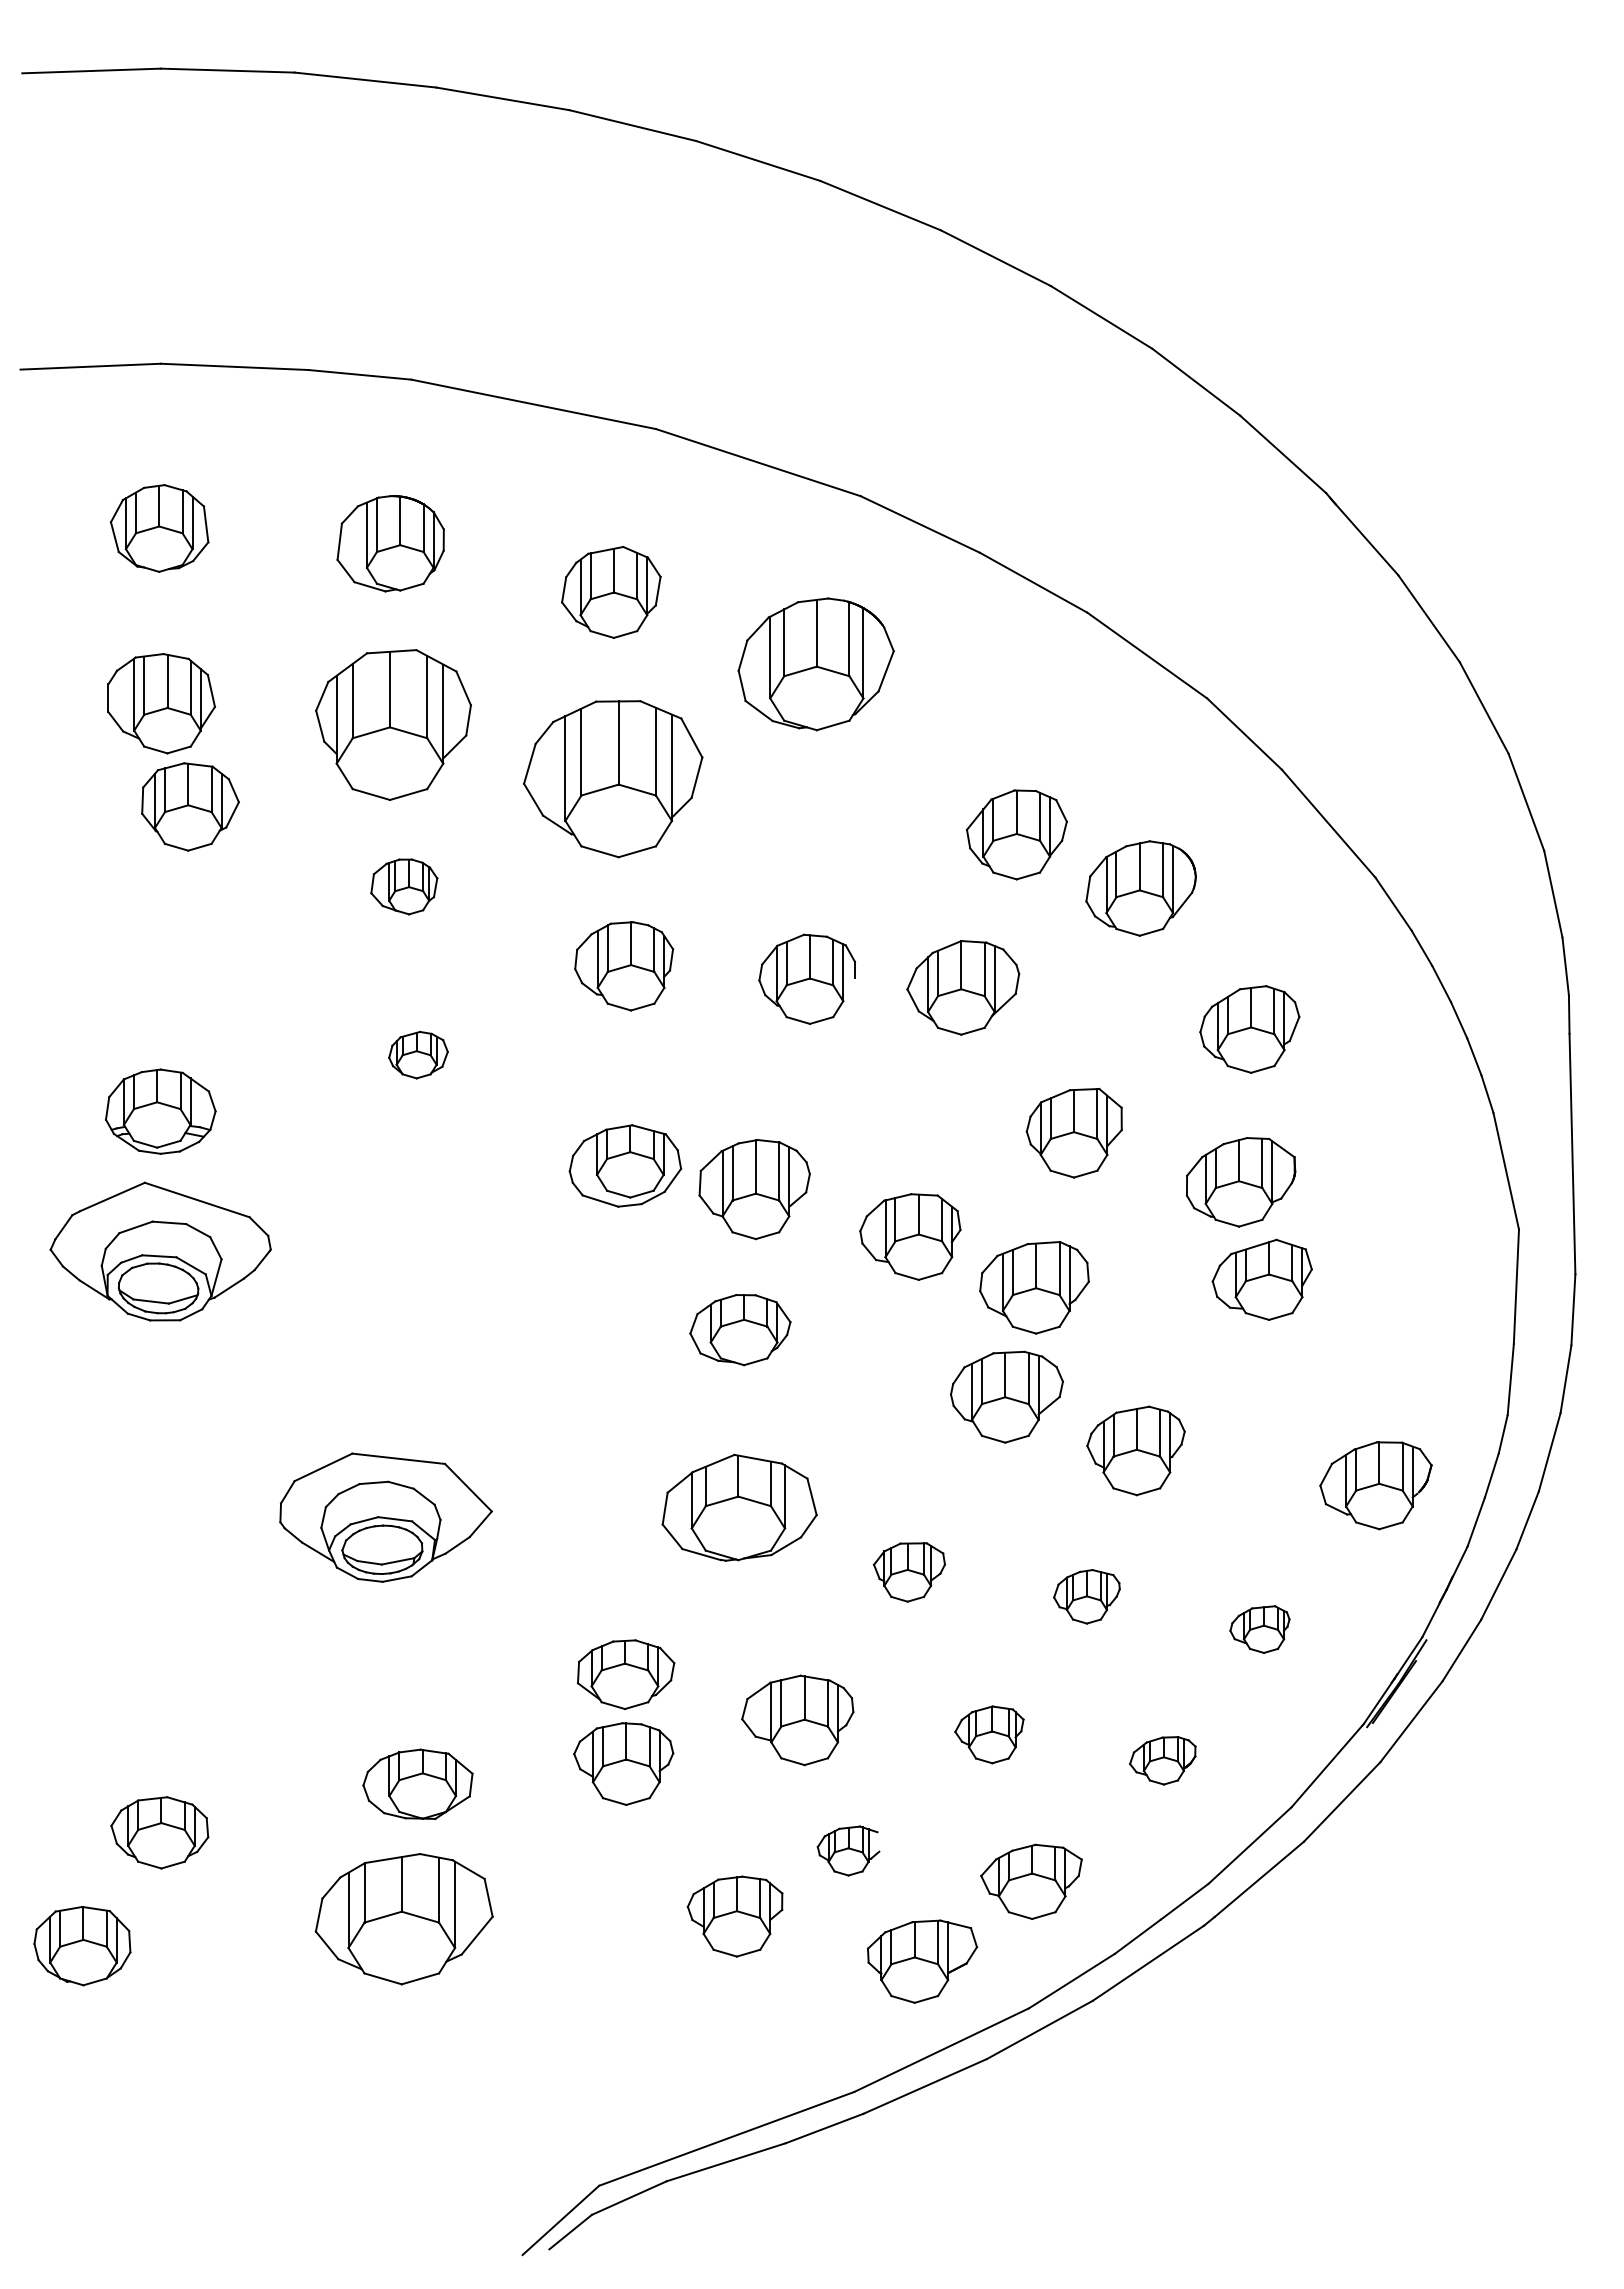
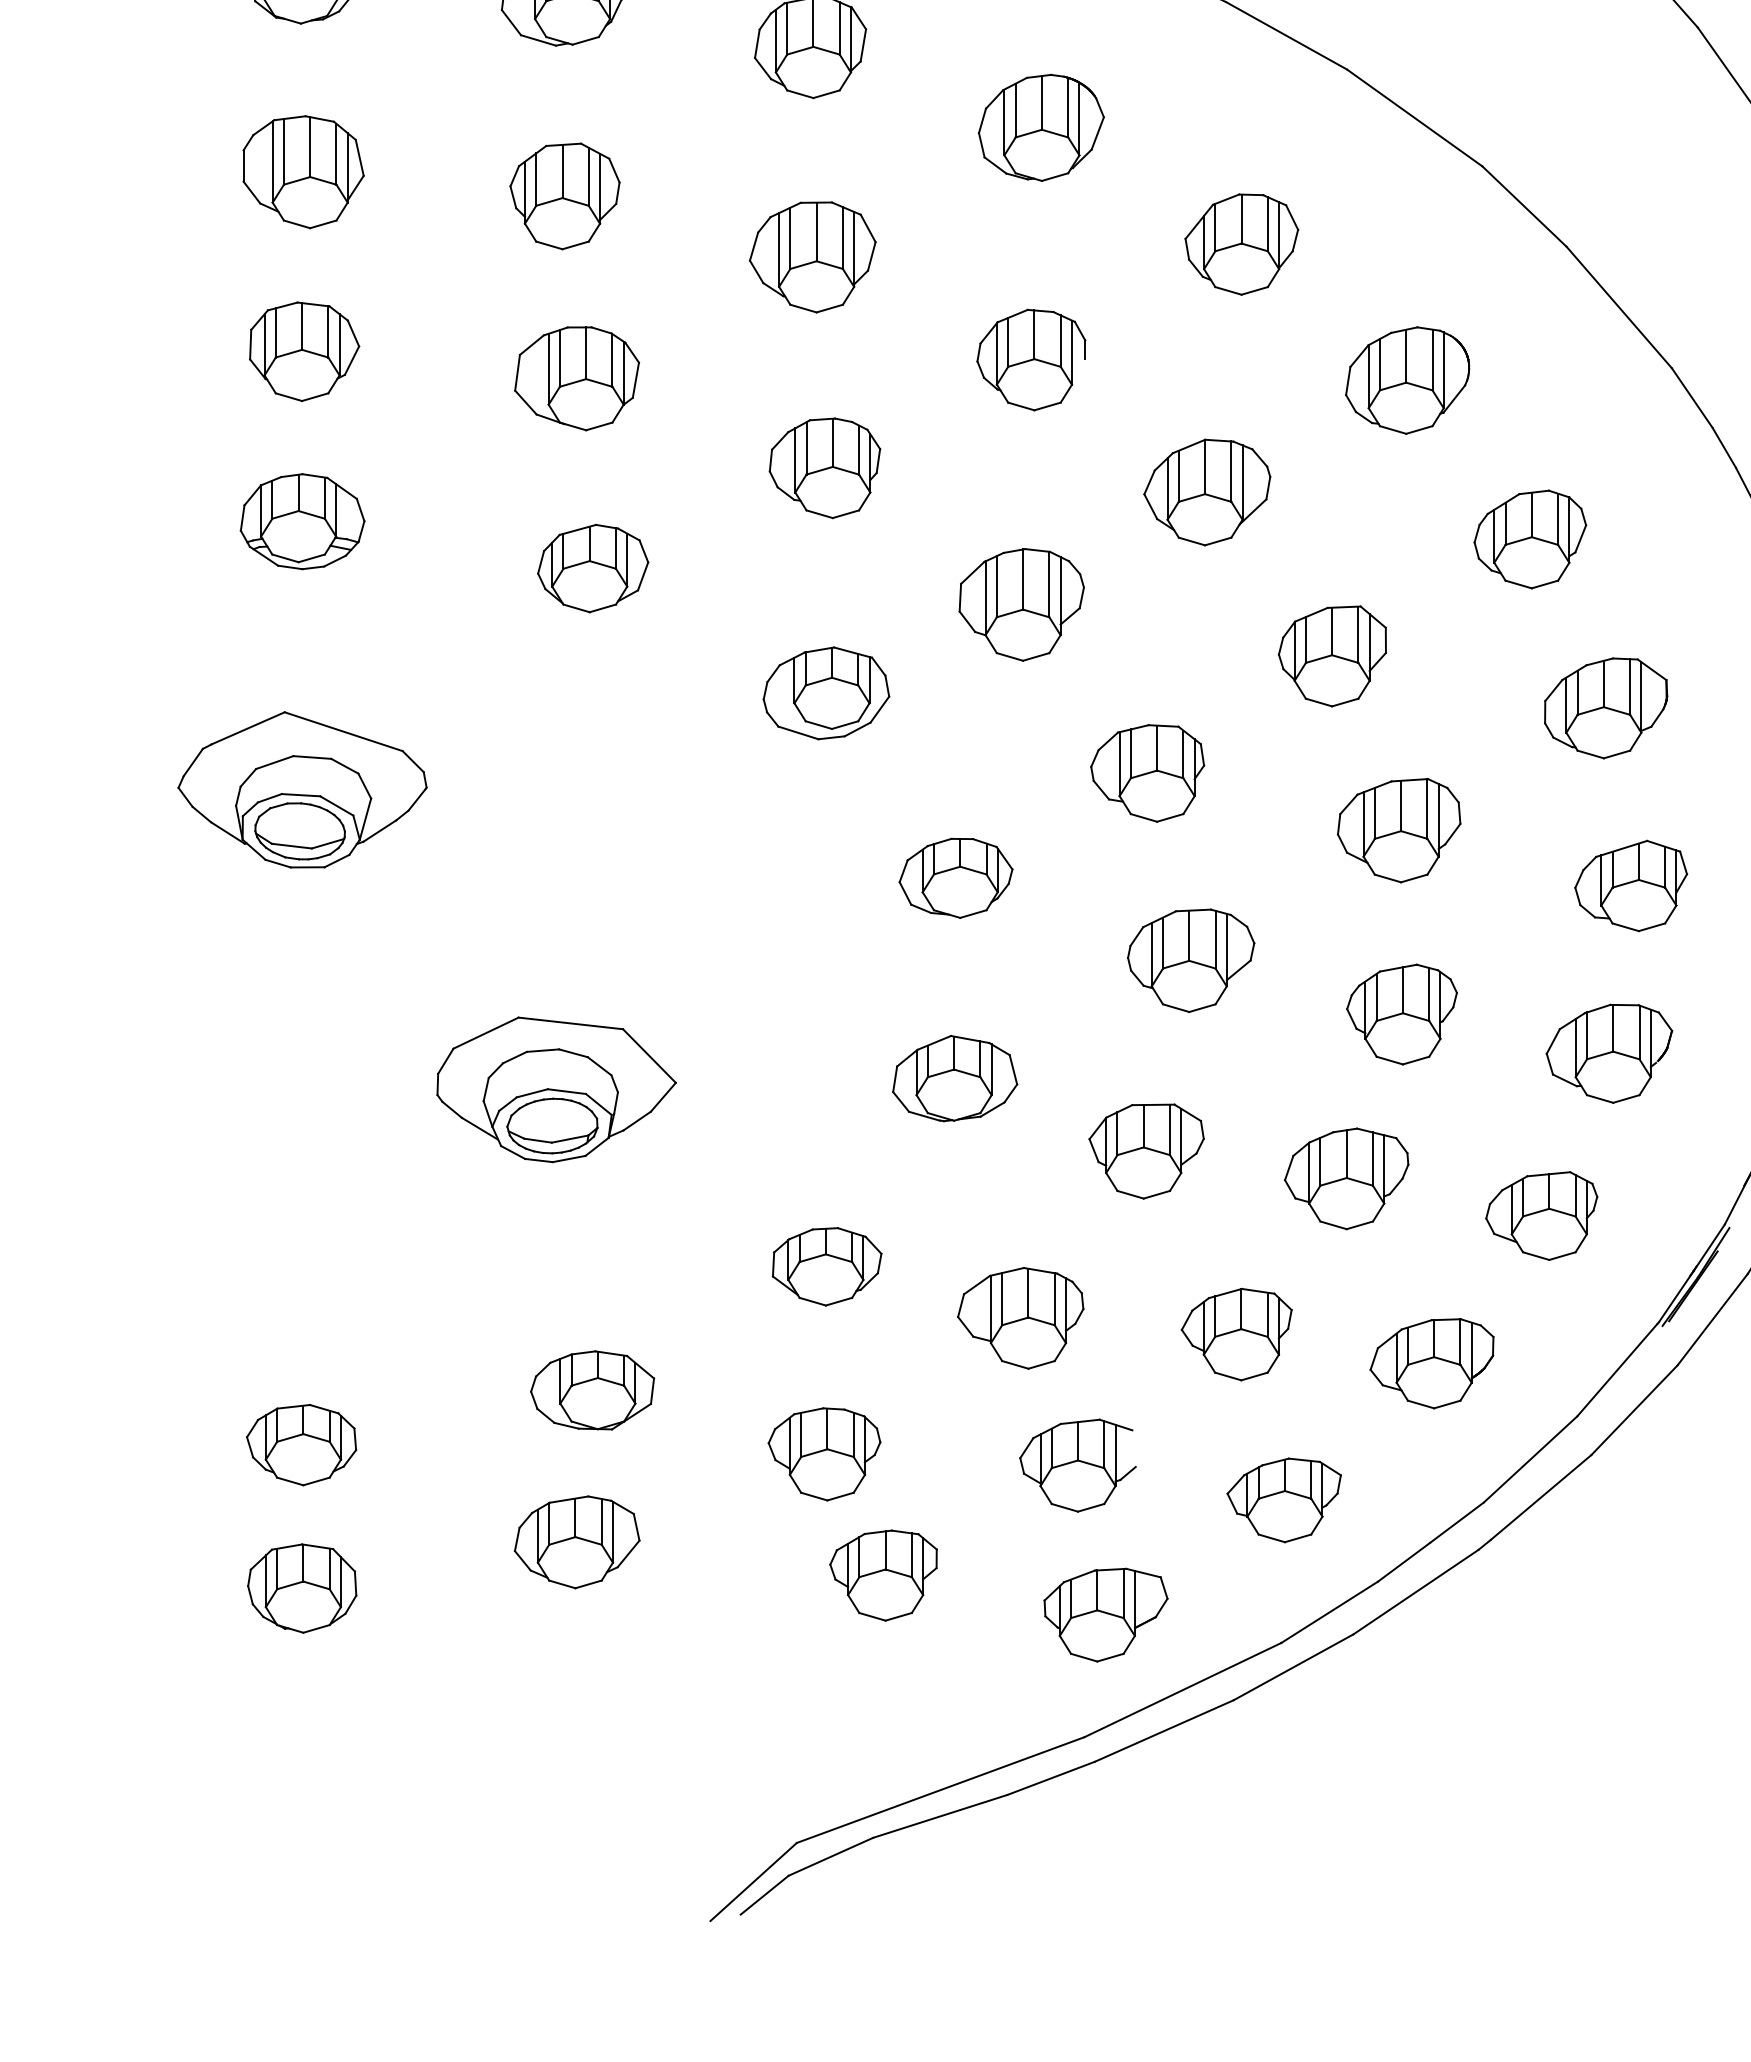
part: (815, 664) -> (1040, 128), size x0.71
part: (393, 725) -> (564, 196), size x0.62
part: (613, 779) -> (812, 257), size x0.62
part: (190, 806) -> (304, 351), moved
part: (1016, 834) -> (1241, 244), moved
part: (404, 886) -> (577, 378), size x1.67
part: (806, 978) -> (1030, 359), moved
part: (418, 1054) -> (593, 567), size x1.67
part: (160, 1111) -> (302, 521), moved
part: (1240, 1182) -> (1605, 708), moved
part: (754, 1189) -> (1021, 604), moved
part: (1261, 1279) -> (1630, 885), moved
part: (1034, 1287) -> (1399, 830), moved
part: (1006, 1396) -> (1190, 959), moved
part: (1375, 1485) -> (1608, 1053), moved
part: (739, 1507) -> (955, 1078), size x0.71
part: (909, 1572) -> (1146, 1151), size x1.43
part: (1086, 1596) -> (1346, 1178), size x1.67
part: (1259, 1629) -> (1541, 1215), size x1.67
part: (989, 1734) -> (1236, 1334), size x1.43
part: (1162, 1760) -> (1431, 1363), size x1.67
part: (623, 1763) -> (824, 1453), moved
part: (848, 1850) -> (1077, 1465), size x1.67
part: (734, 1916) -> (882, 1575), moved
part: (404, 1918) -> (577, 1541), size x0.62
part: (82, 1946) -> (302, 1589), moved
part: (921, 1961) -> (1104, 1614), moved

